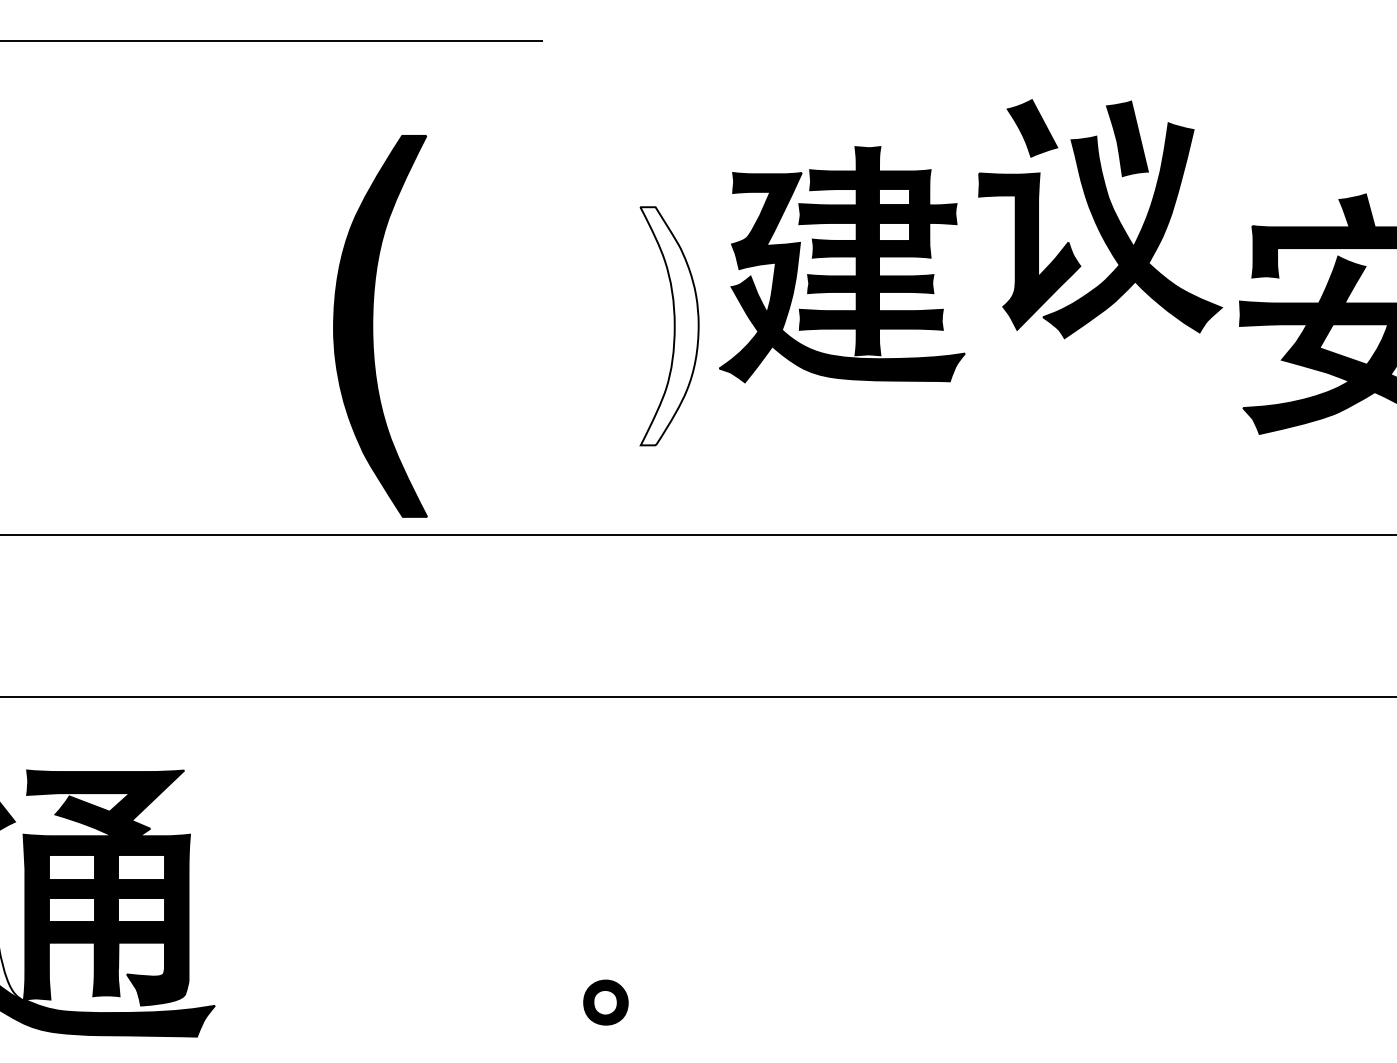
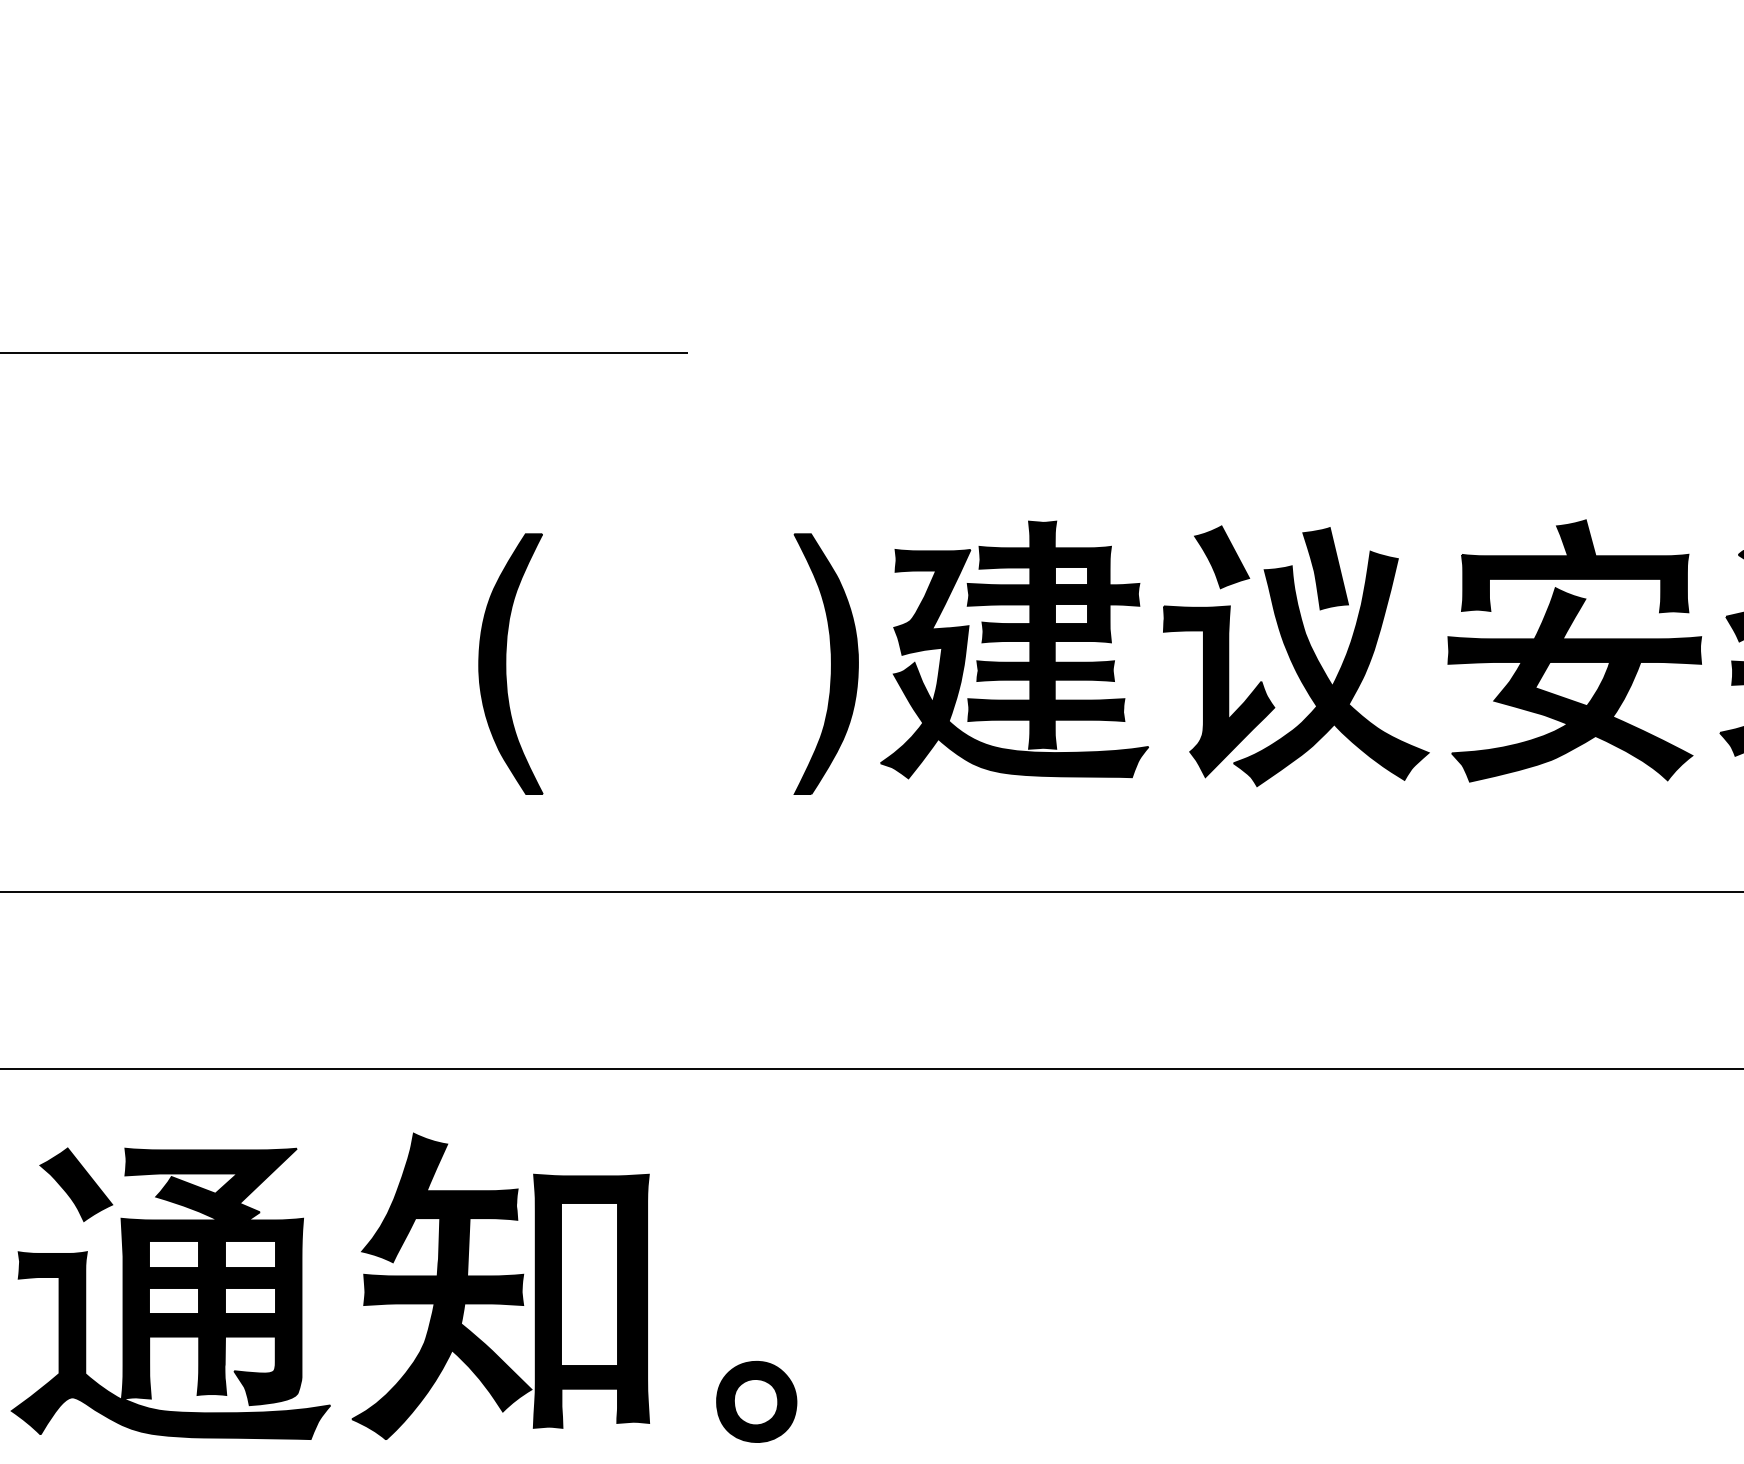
part: (1100, 219) -> (1296, 656), moved
part: (842, 256) -> (1014, 641), moved
part: (380, 325) -> (510, 663), size x0.62
fill: (668, 326) -> (825, 664), added
part: (370, 895) -> (500, 1285), added
part: (605, 1002) -> (756, 1401), size x1.67

